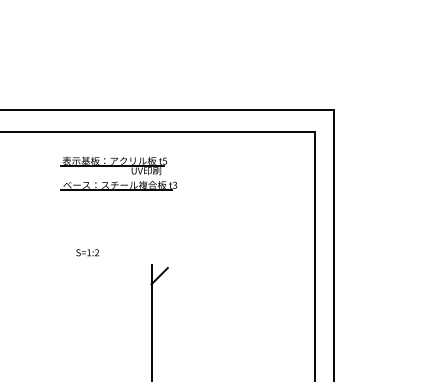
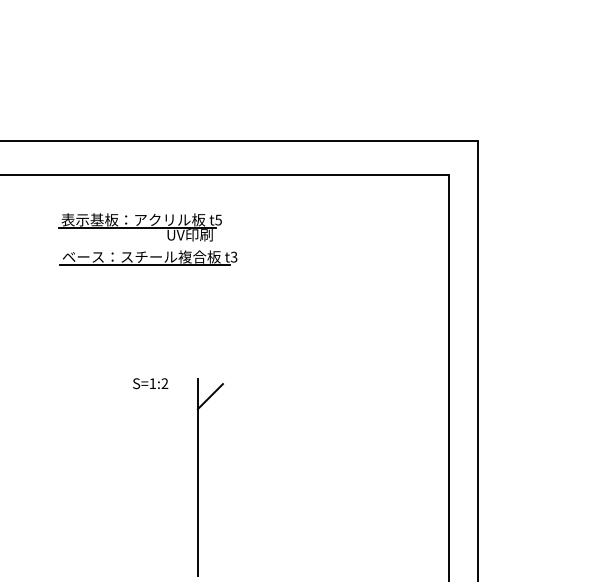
text: (87, 252) -> (150, 383), moved

